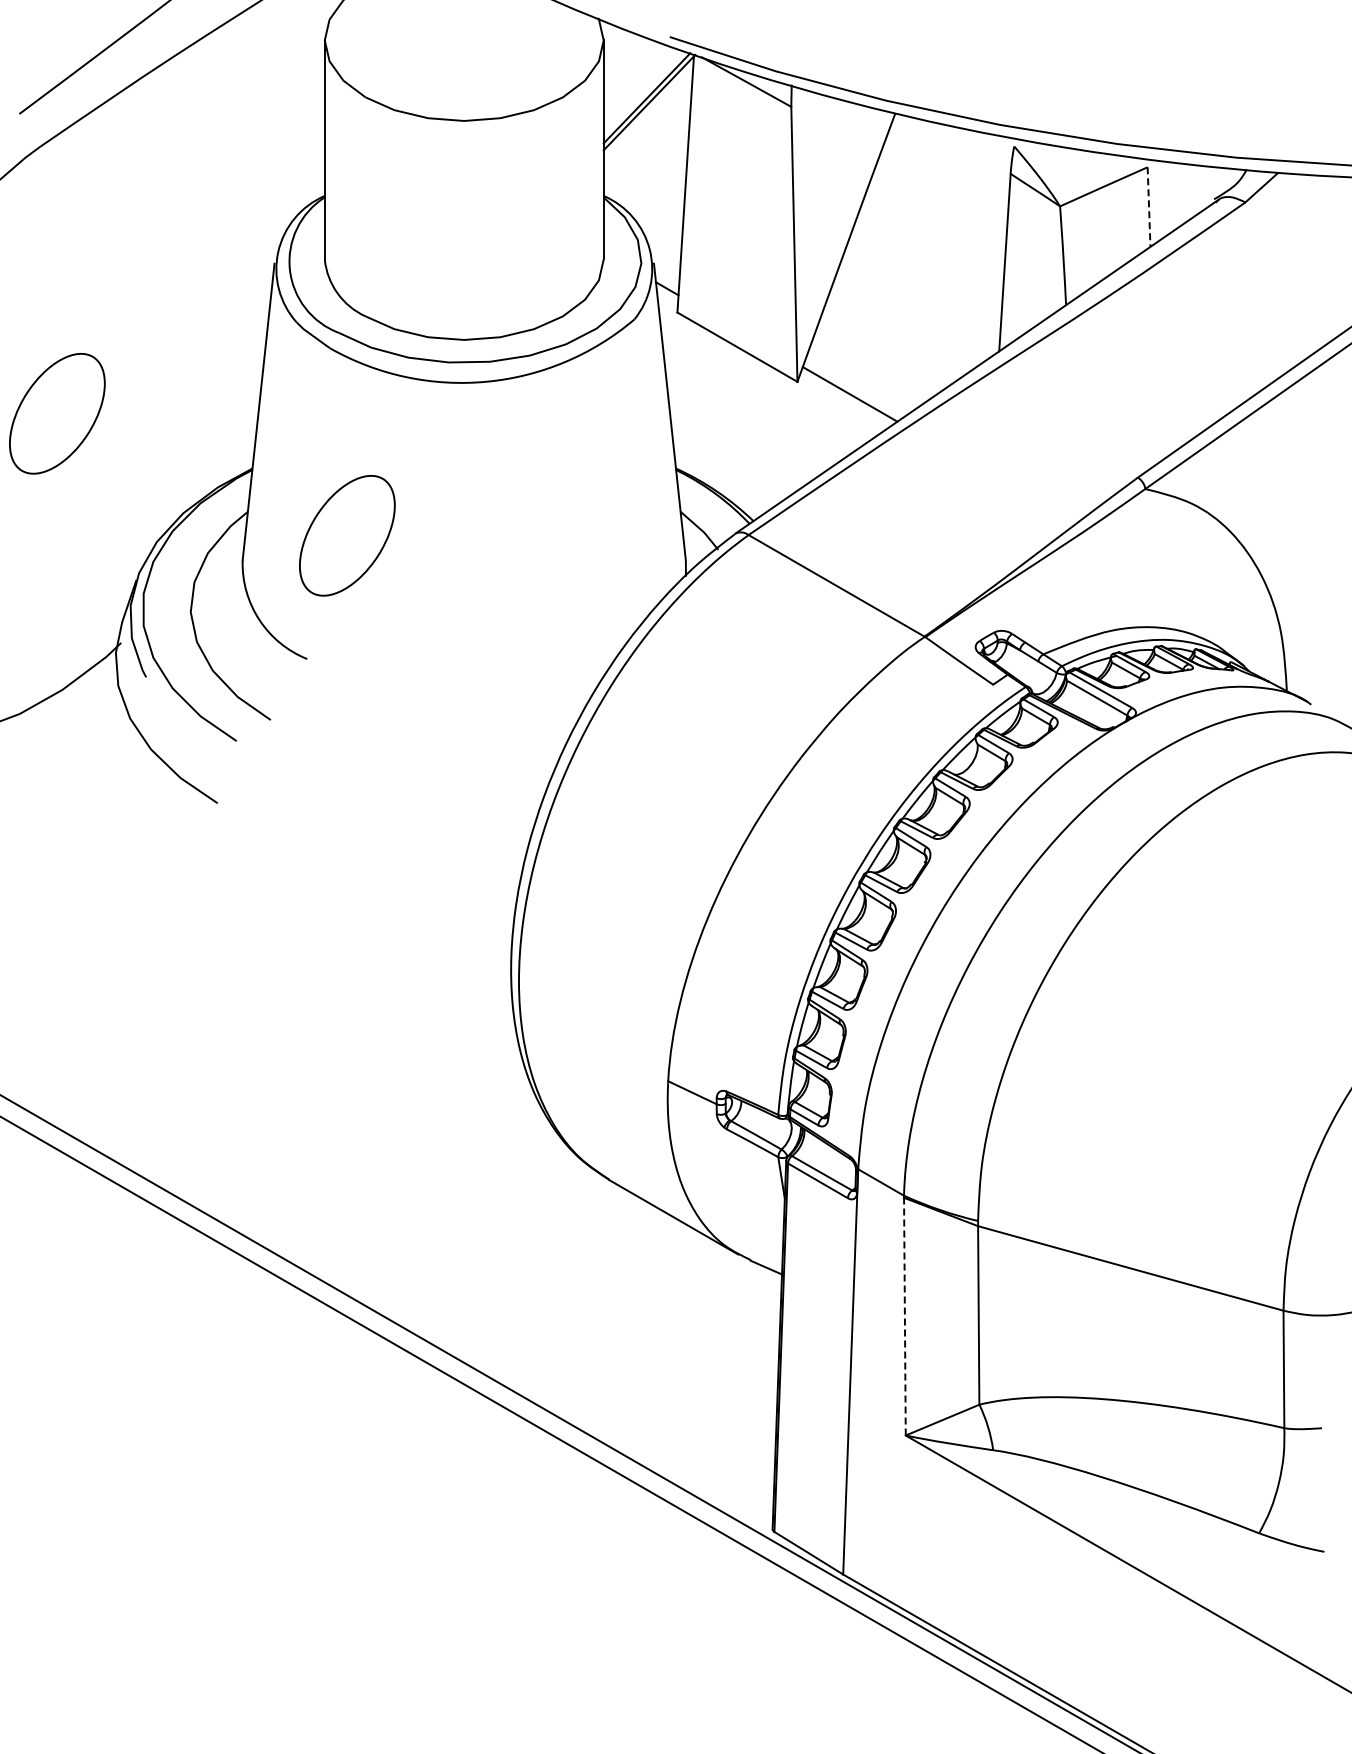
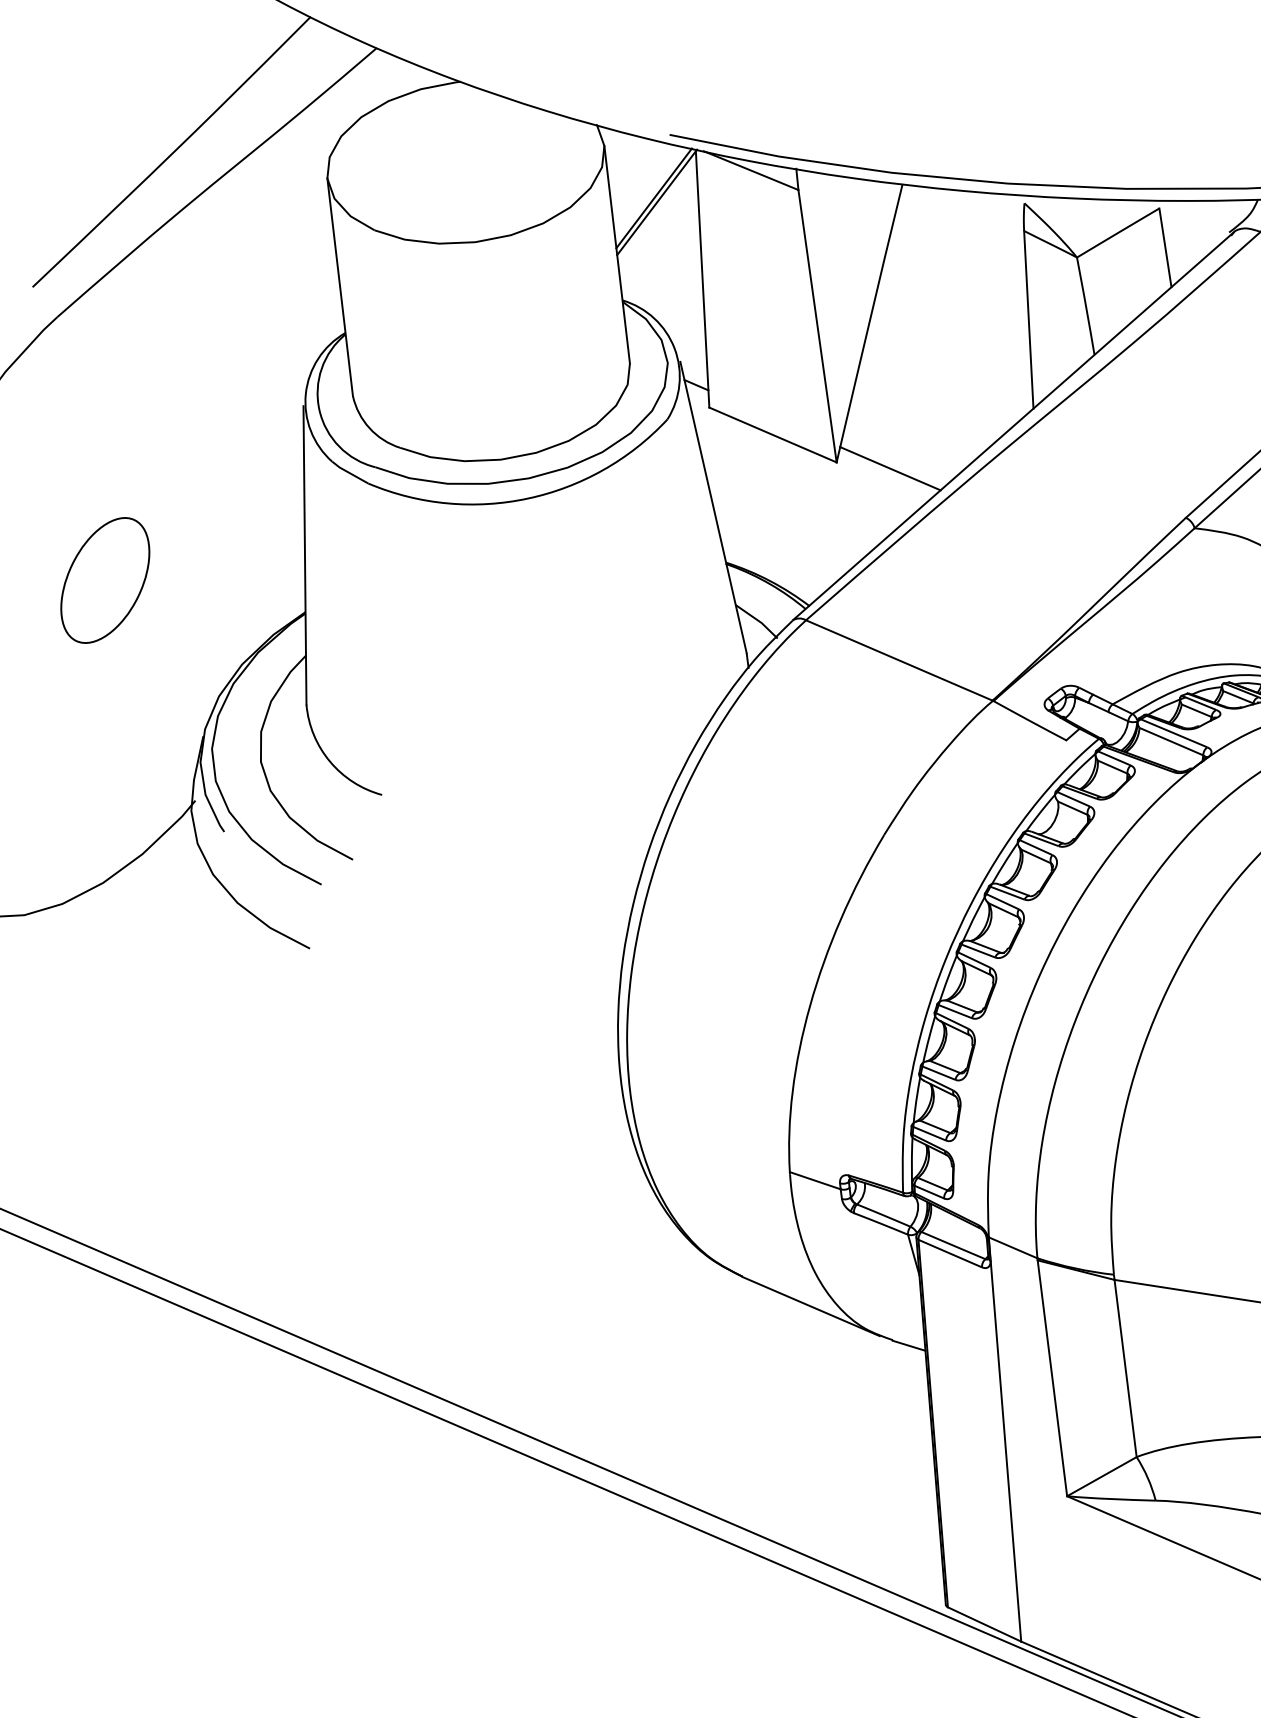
line: (1149, 207) -> (1165, 248), dashed -> solid
part: (347, 535) -> (407, 667), removed
line: (904, 1316) -> (1051, 1378), dashed -> solid

